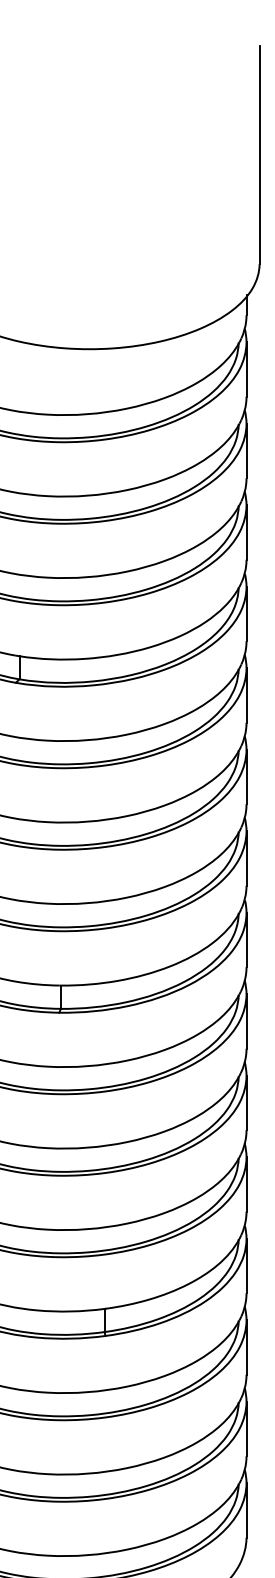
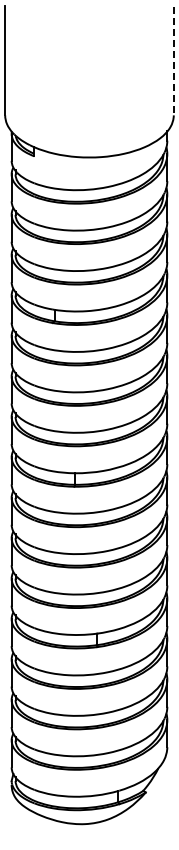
line: (258, 155) -> (173, 61), solid -> dashed

